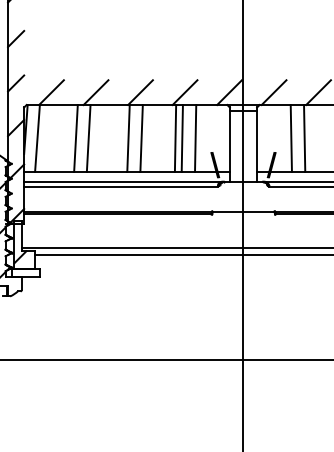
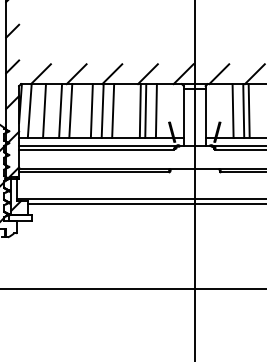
line: (55, 138) -> (44, 110), added
line: (114, 138) -> (91, 110), added
line: (311, 138) -> (249, 110), added

